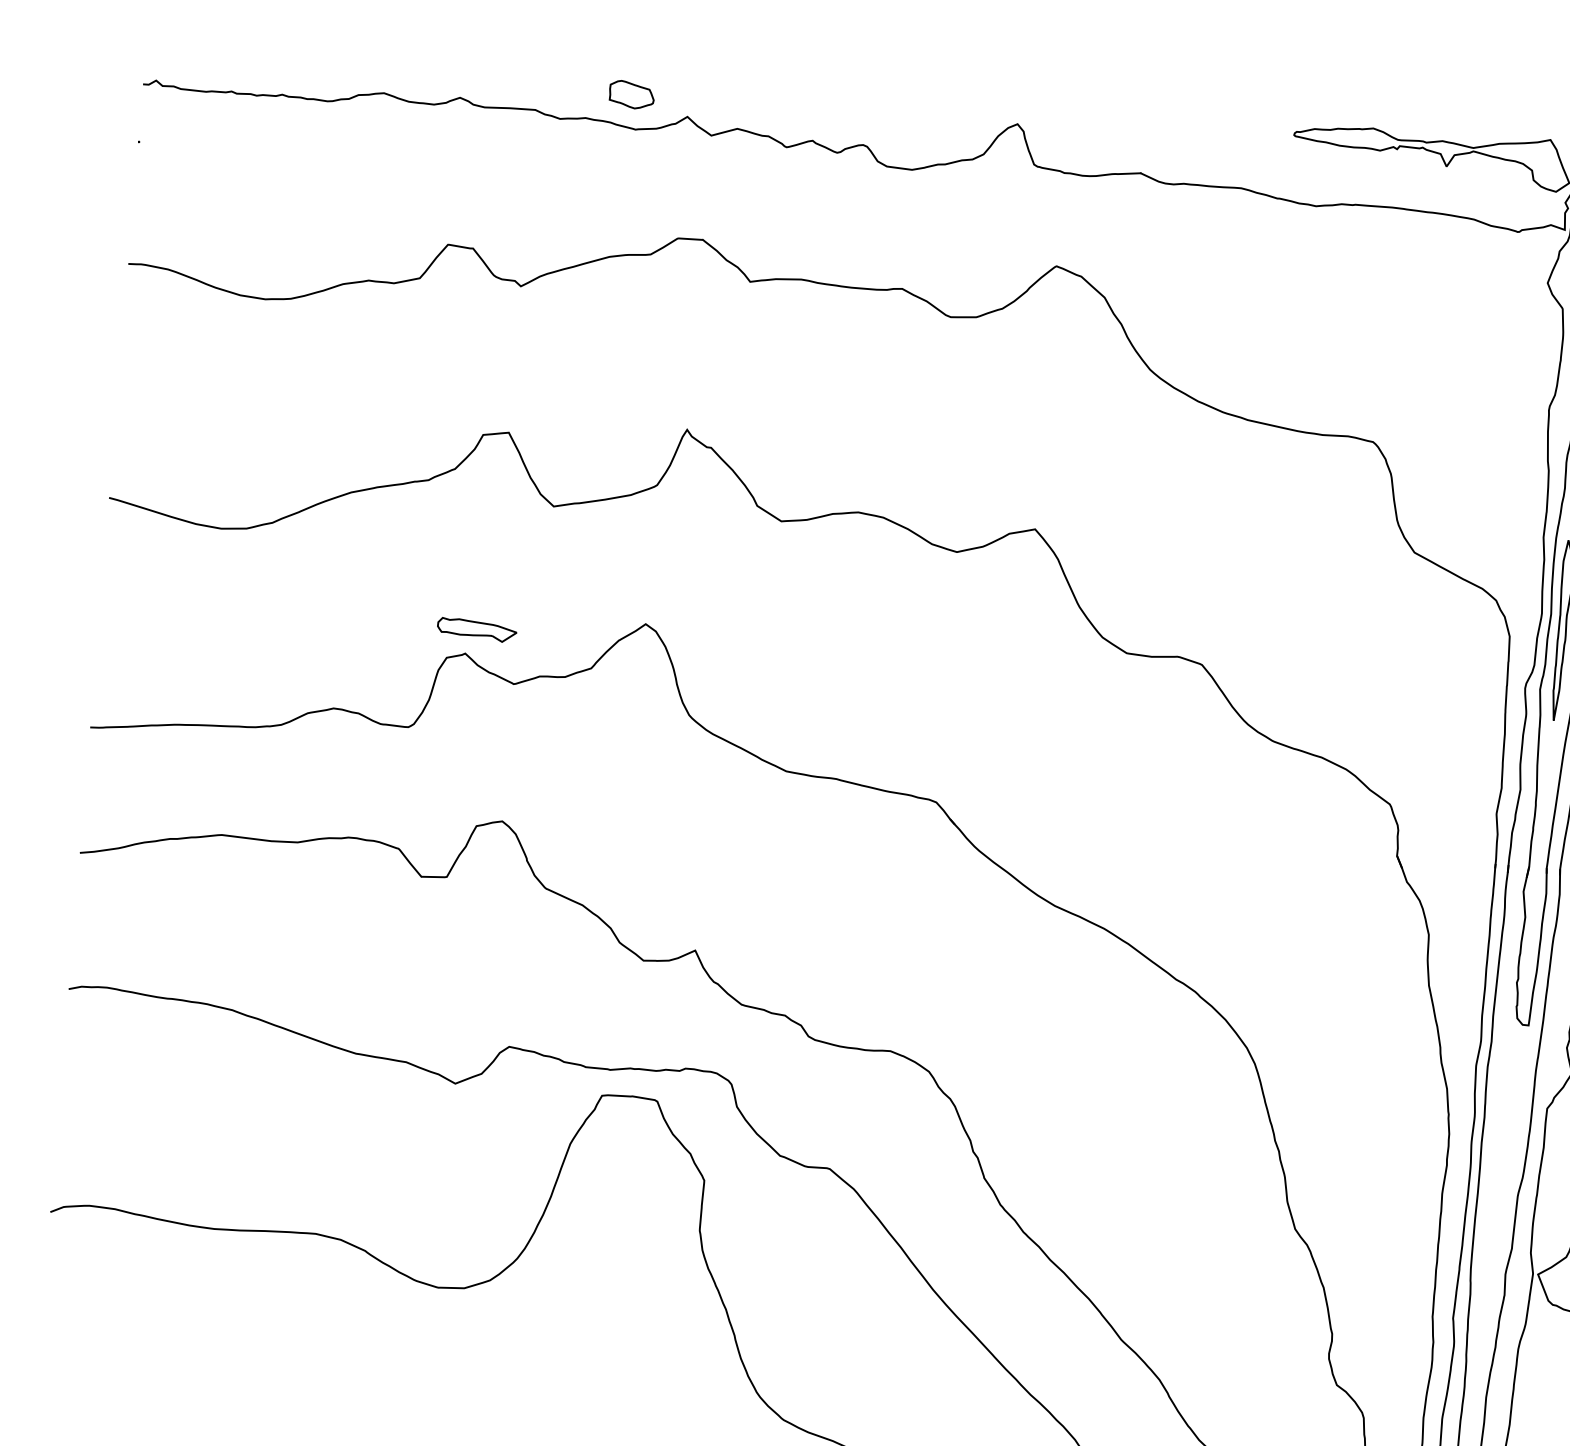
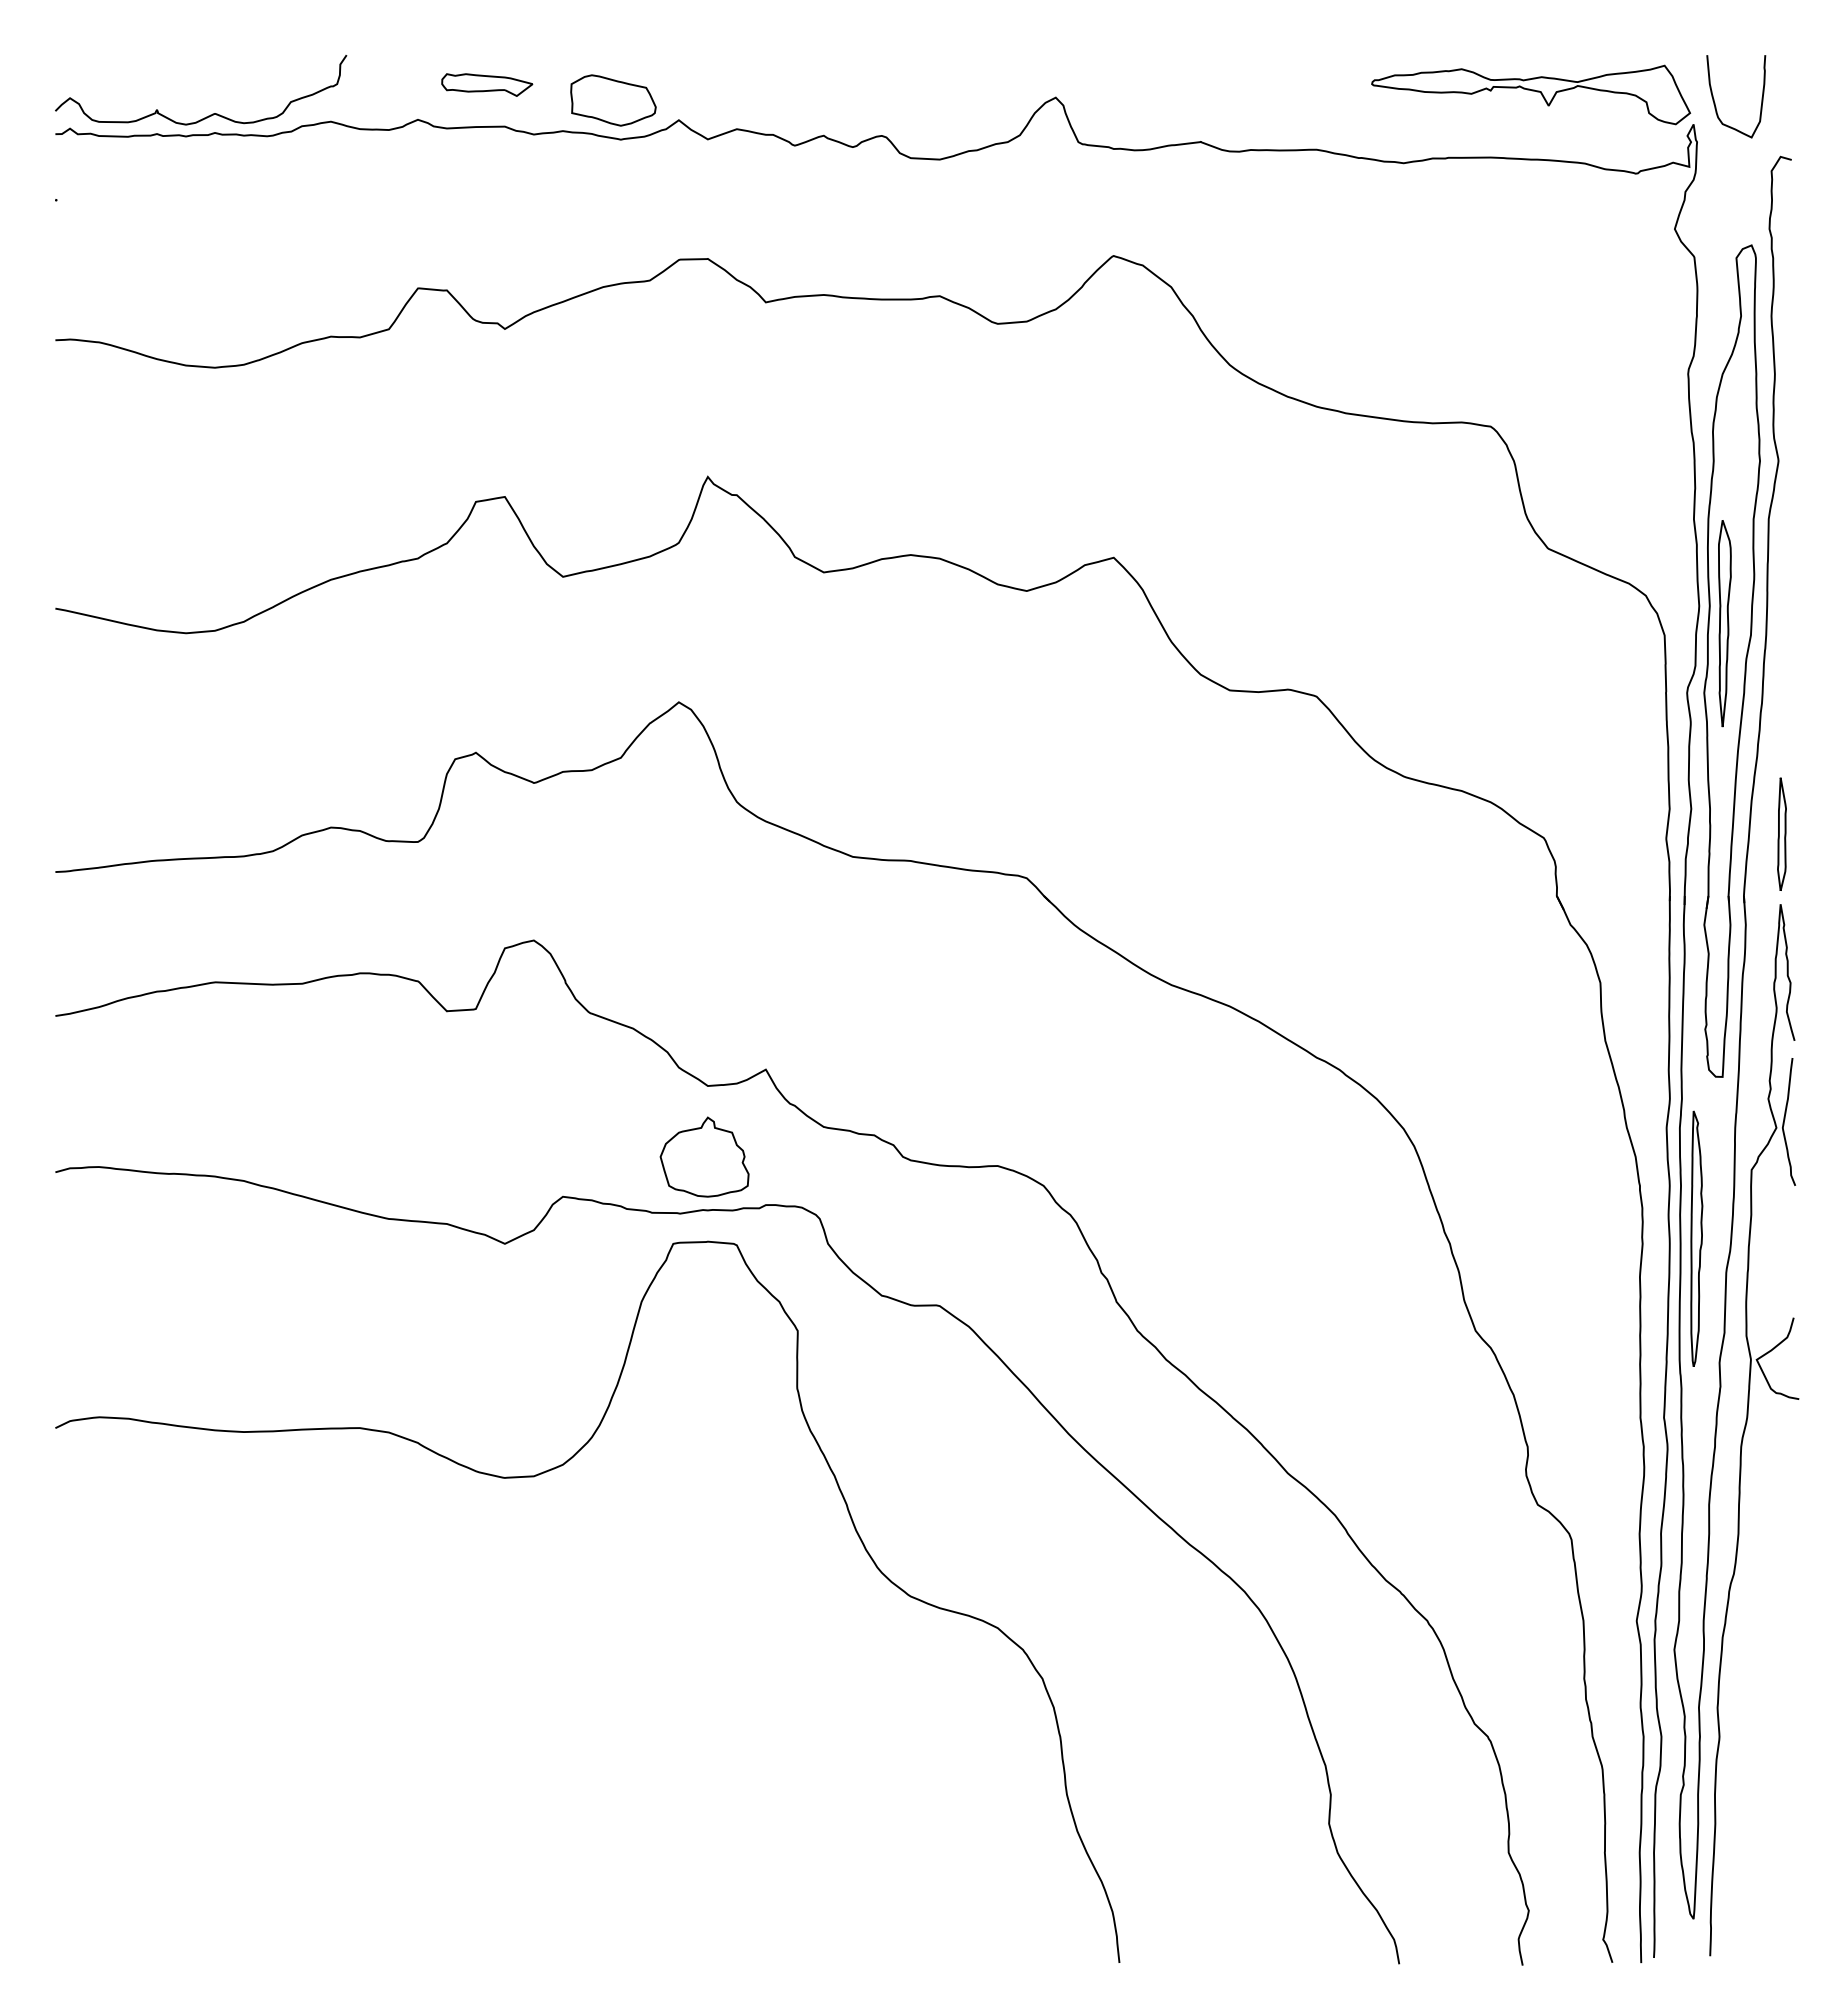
curve: (281, 77) -> (212, 113), added
part: (631, 94) -> (613, 100), size x1.67
part: (477, 629) -> (487, 84), moved
part: (635, 1021) -> (704, 1156), added
part: (1494, 1164) -> (1696, 1238), added

